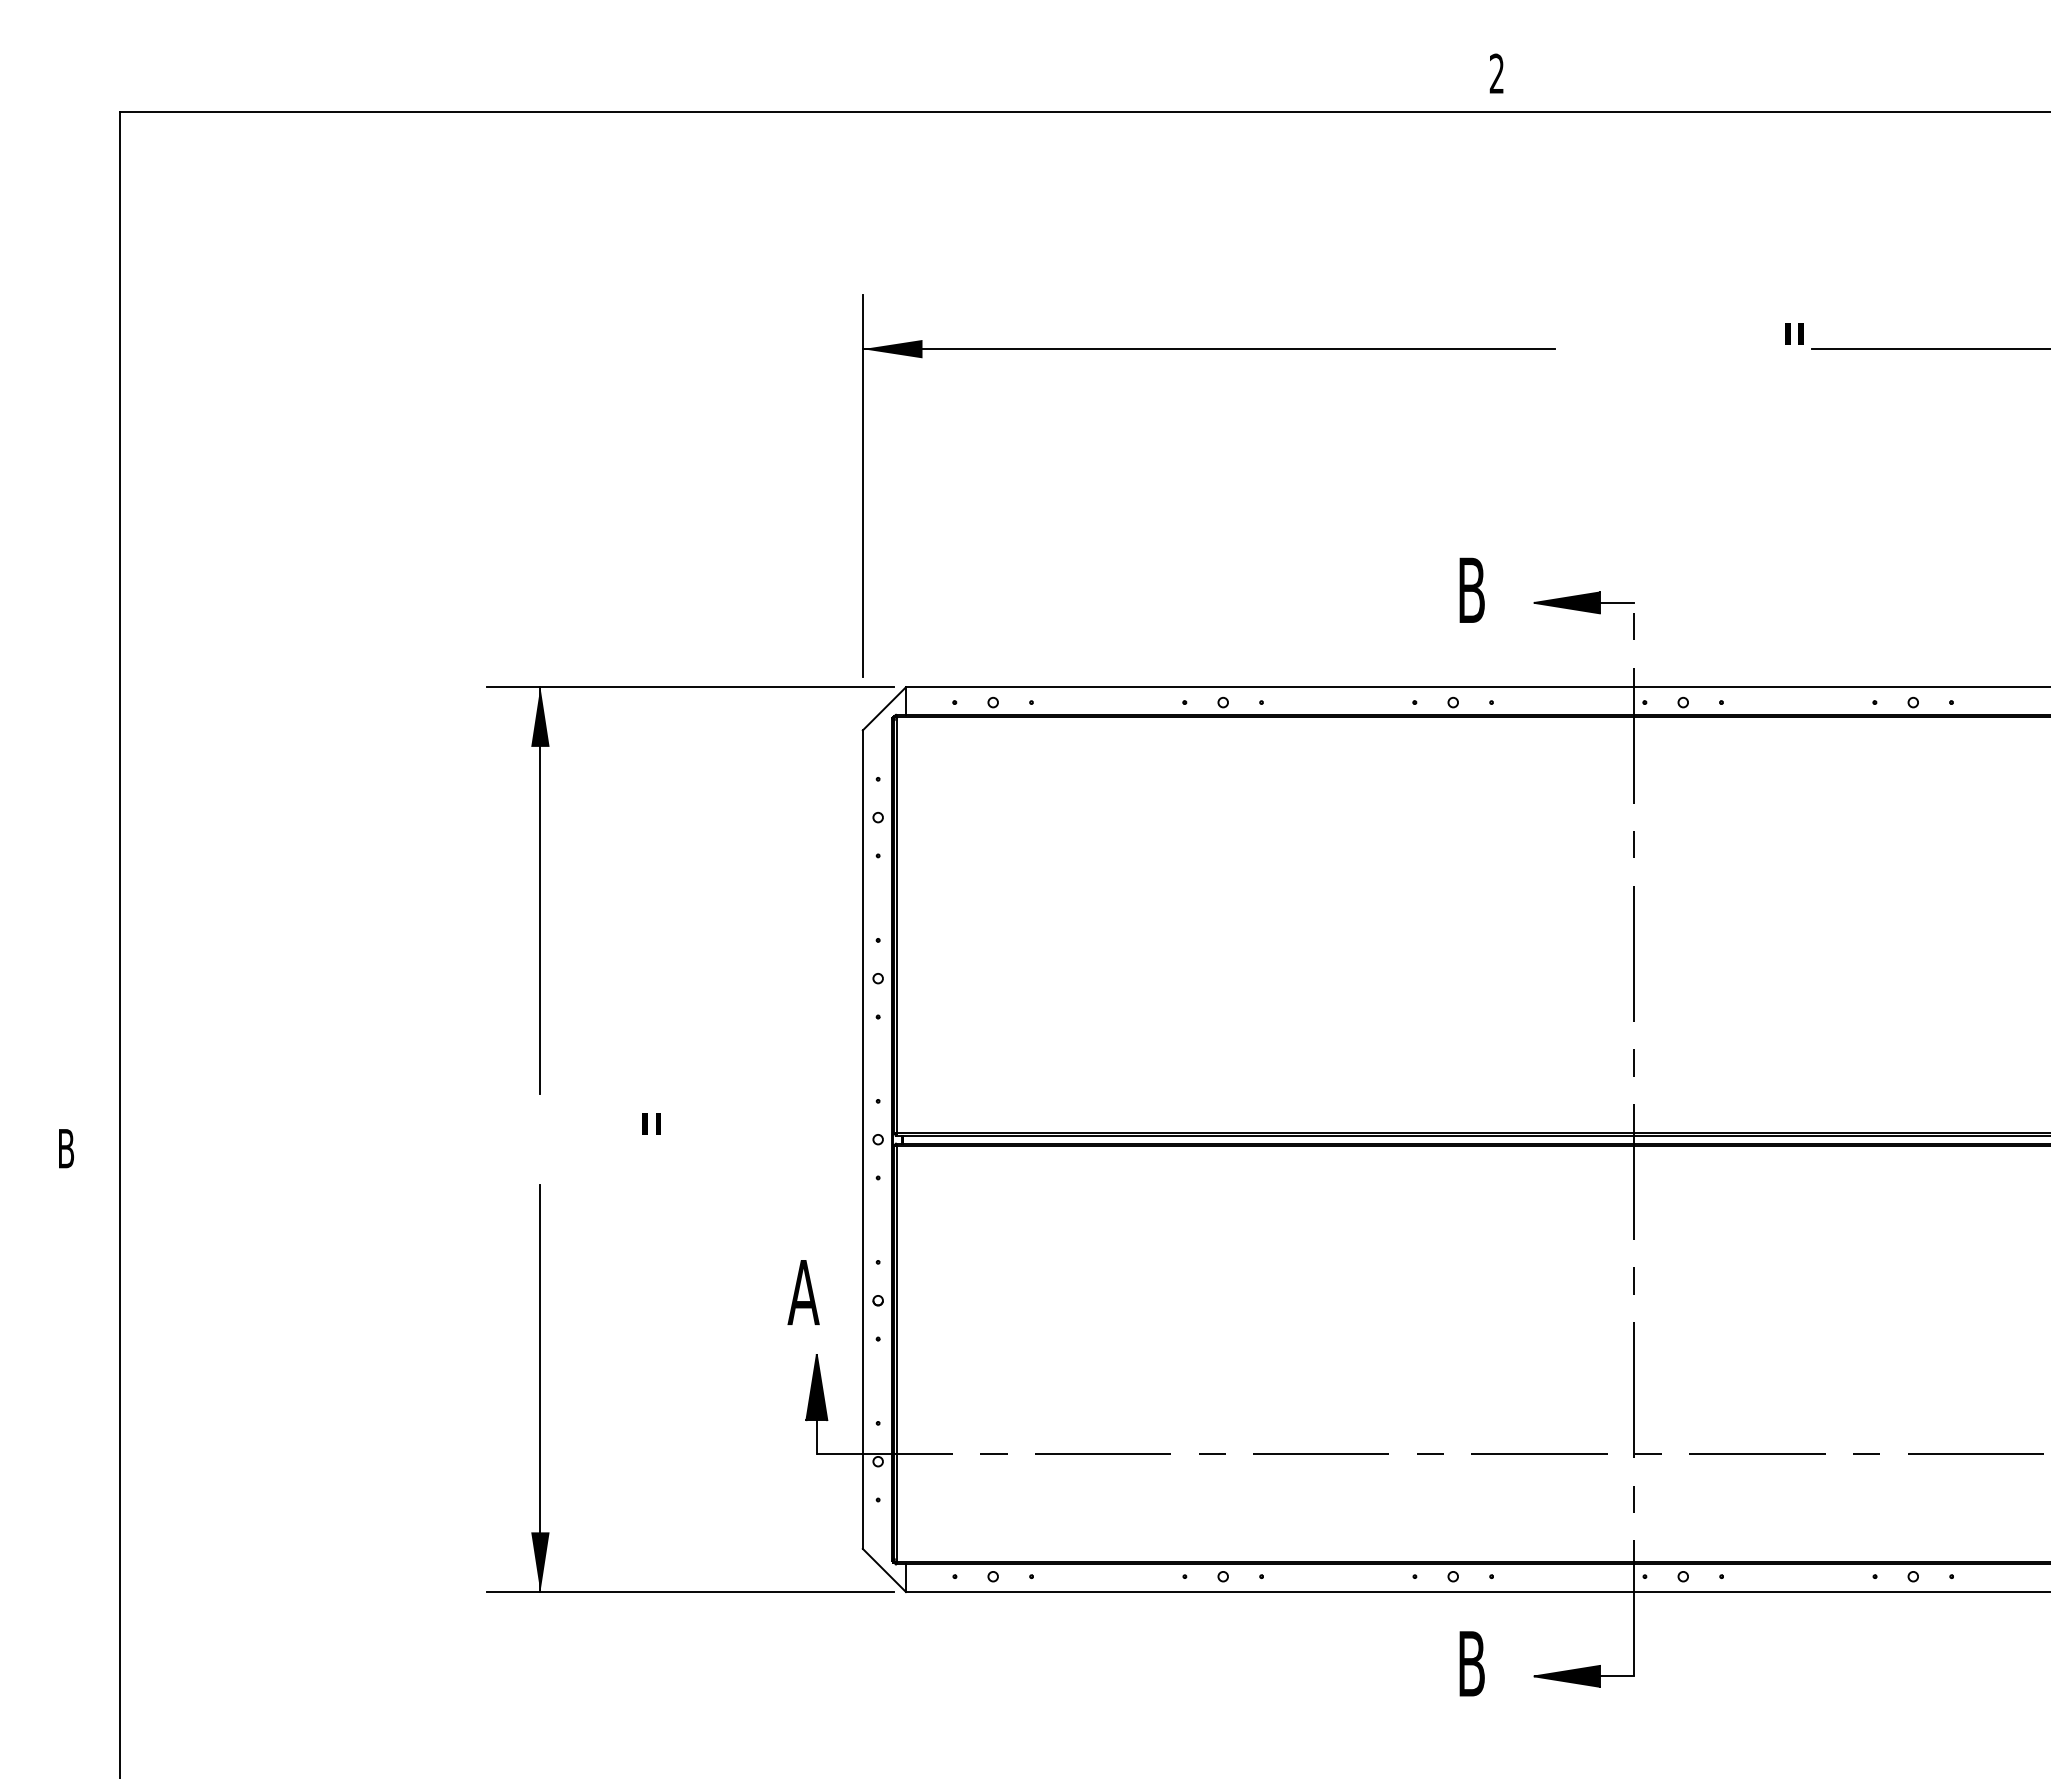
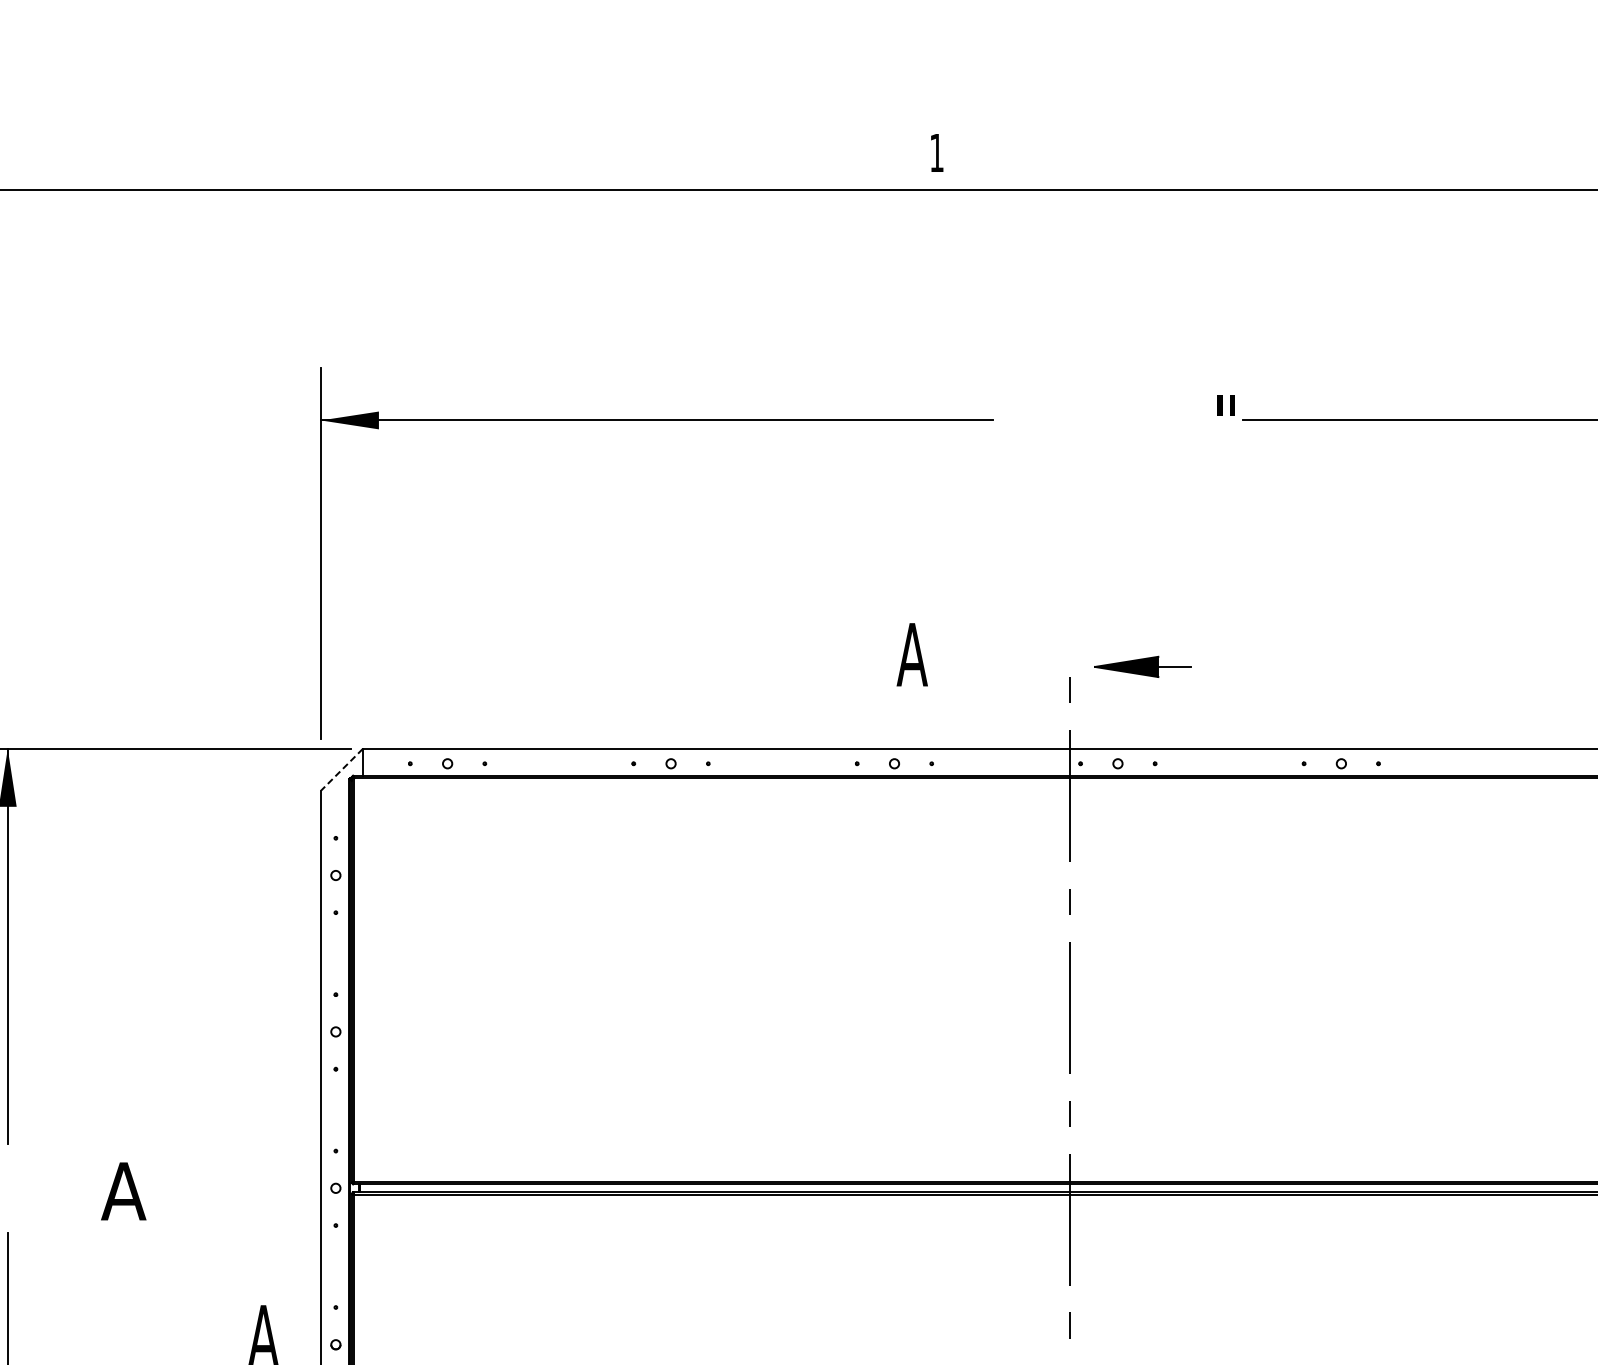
text: (1496, 73) -> (936, 152), 2 -> 1
text: (1471, 589) -> (912, 653), B -> A
part: (1583, 602) -> (1142, 666), moved
line: (884, 709) -> (342, 770), solid -> dashed
text: (659, 1142) -> (123, 1191), " -> A

